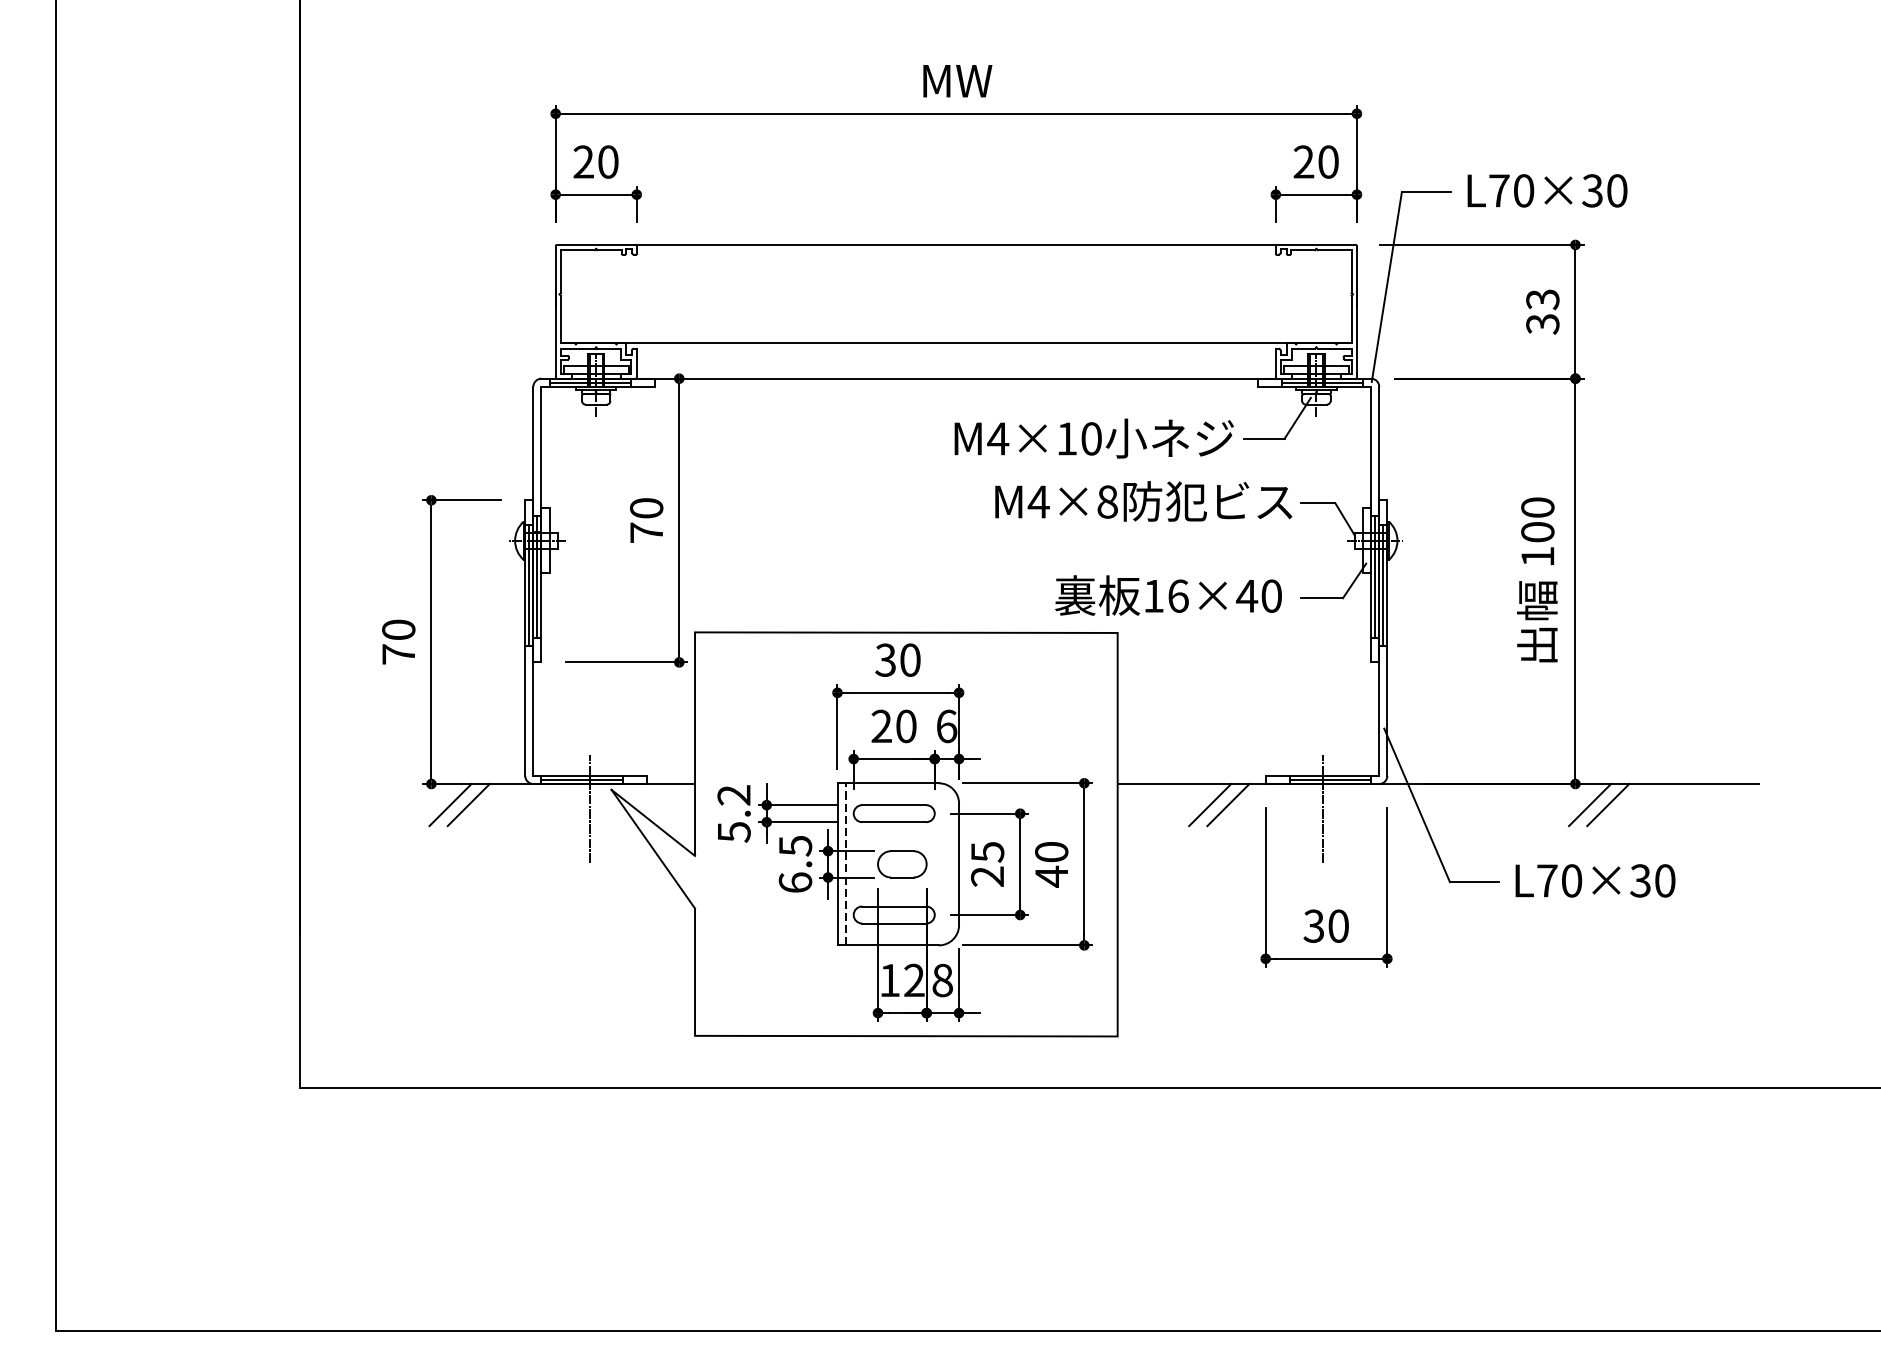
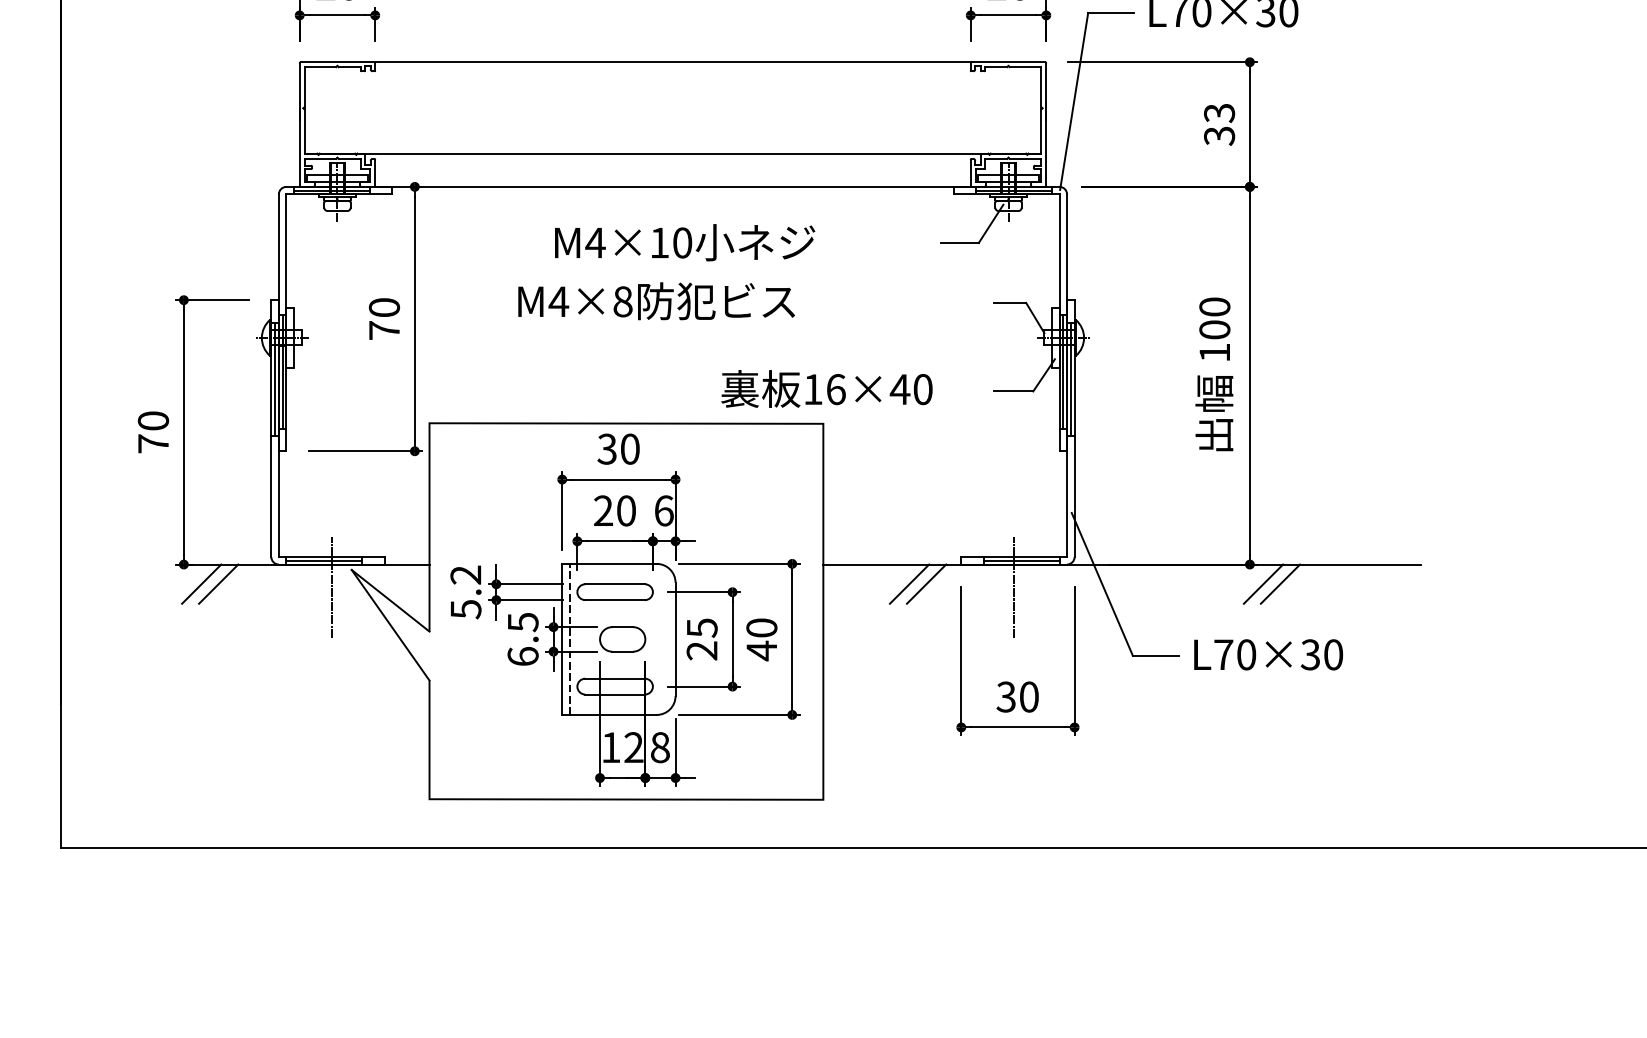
text: (1093, 438) -> (684, 242), moved
text: (1143, 501) -> (656, 301), moved
text: (1168, 595) -> (826, 388), moved

